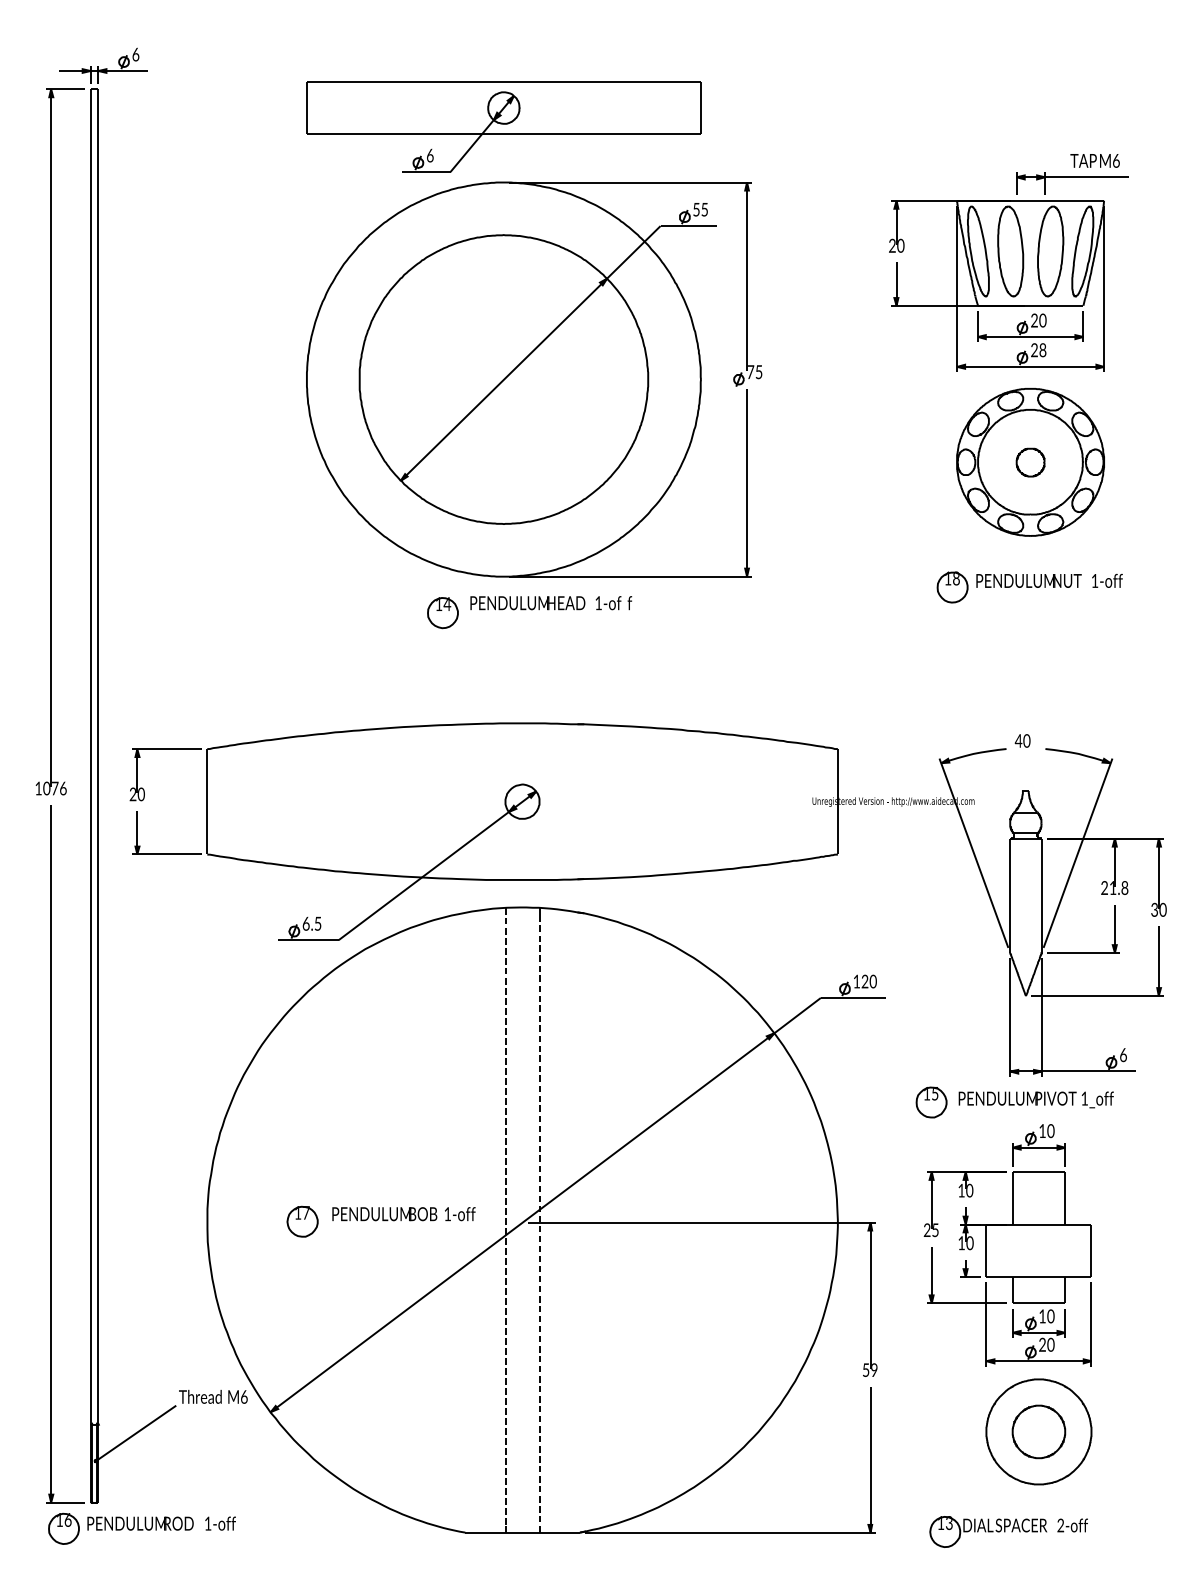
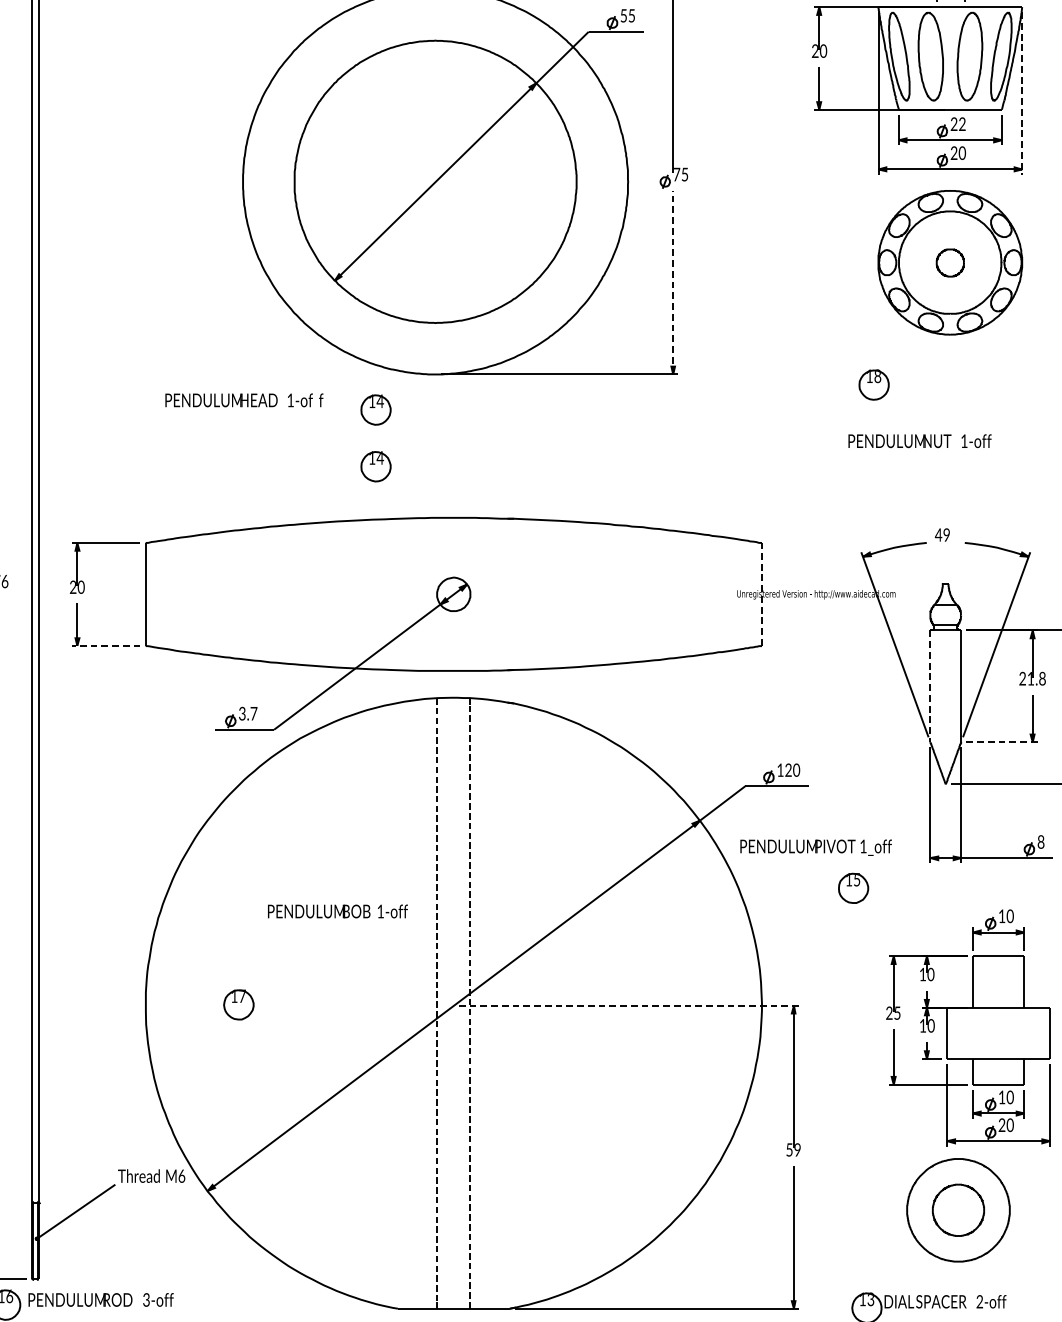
line: (1104, 289) -> (1022, 93), solid -> dashed
text: (1042, 322) -> (961, 126), 20 -> 22
text: (1042, 350) -> (961, 153), 28 -> 20
line: (747, 482) -> (673, 282), solid -> dashed
text: (1049, 580) -> (919, 440), moved
text: (551, 603) -> (244, 400), moved
part: (442, 671) -> (375, 467), added
text: (1026, 741) -> (946, 535), 40 -> 49
line: (837, 801) -> (761, 594), solid -> dashed
line: (166, 854) -> (105, 645), solid -> dashed
line: (1010, 896) -> (930, 687), solid -> dashed
text: (311, 923) -> (247, 713), 6.5 -> 3.7
line: (1083, 952) -> (1002, 741), solid -> dashed
text: (1123, 1054) -> (1041, 841), 6 -> 8
text: (1035, 1099) -> (815, 847), moved
text: (403, 1214) -> (337, 911), moved
line: (701, 1222) -> (628, 1005), solid -> dashed
part: (1007, 1245) -> (967, 1028), moved
text: (207, 1523) -> (145, 1299), 1-off -> 3-off

